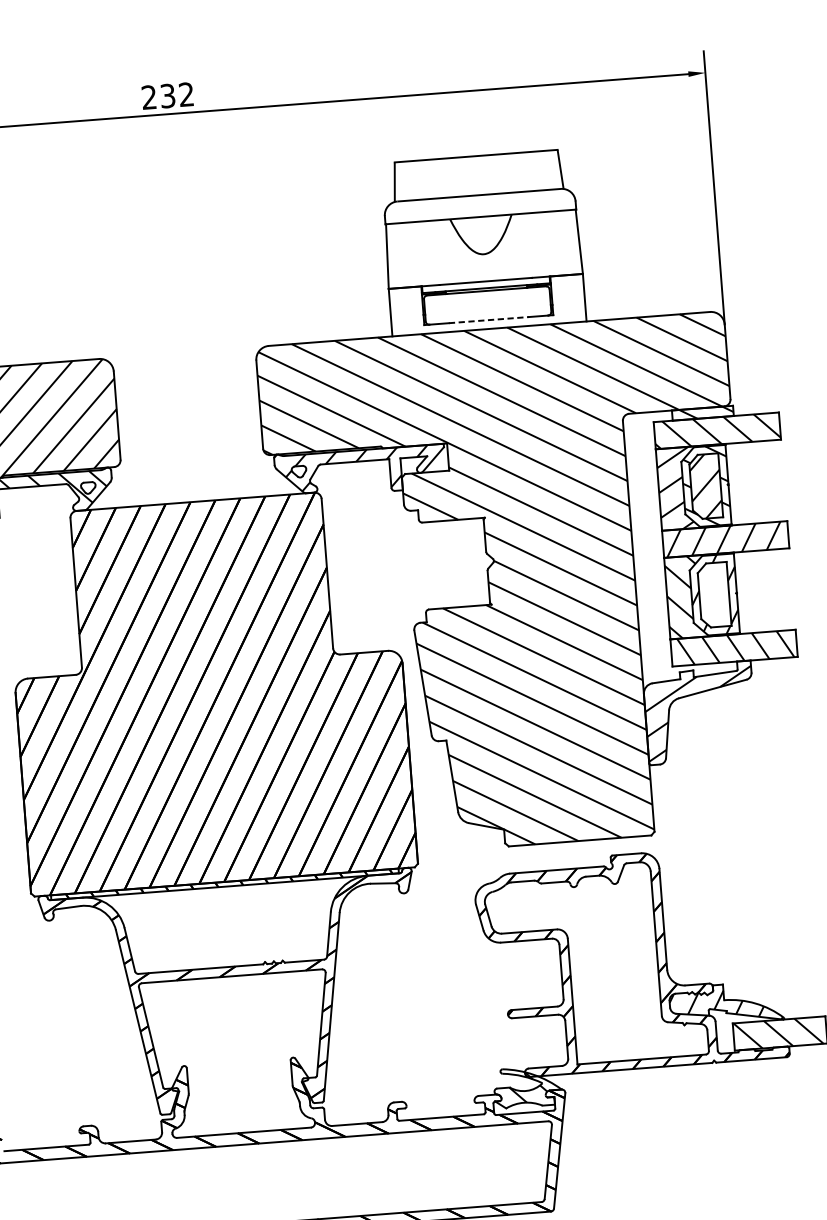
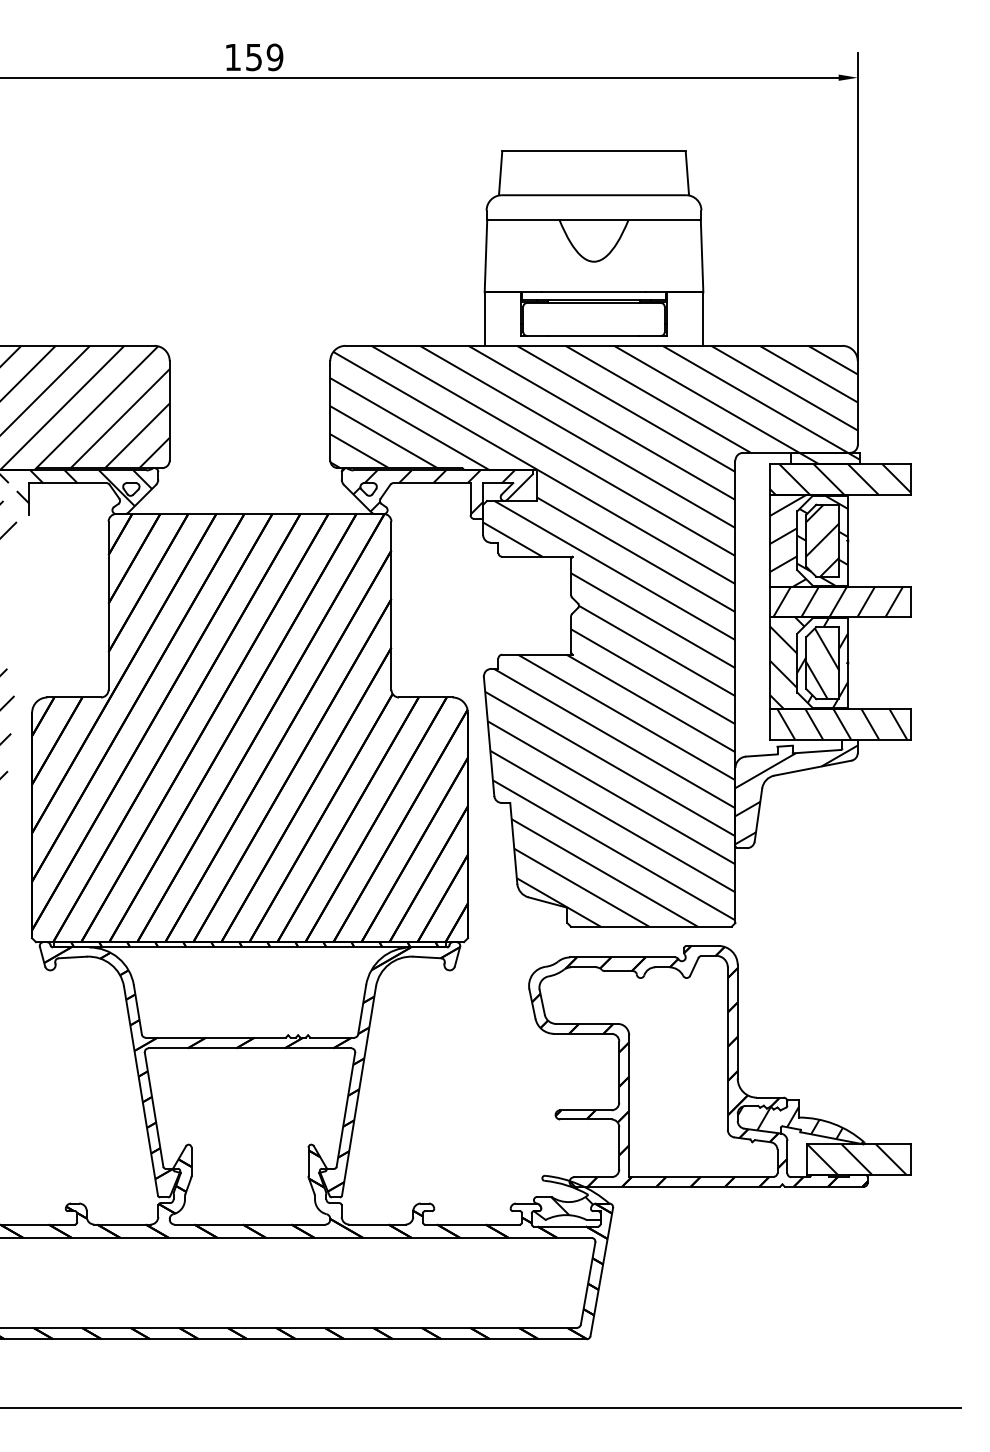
text: (168, 96) -> (254, 57), 232 -> 159
line: (489, 319) -> (594, 335), dashed -> solid
hatch: (714, 595) -> (822, 663), added

